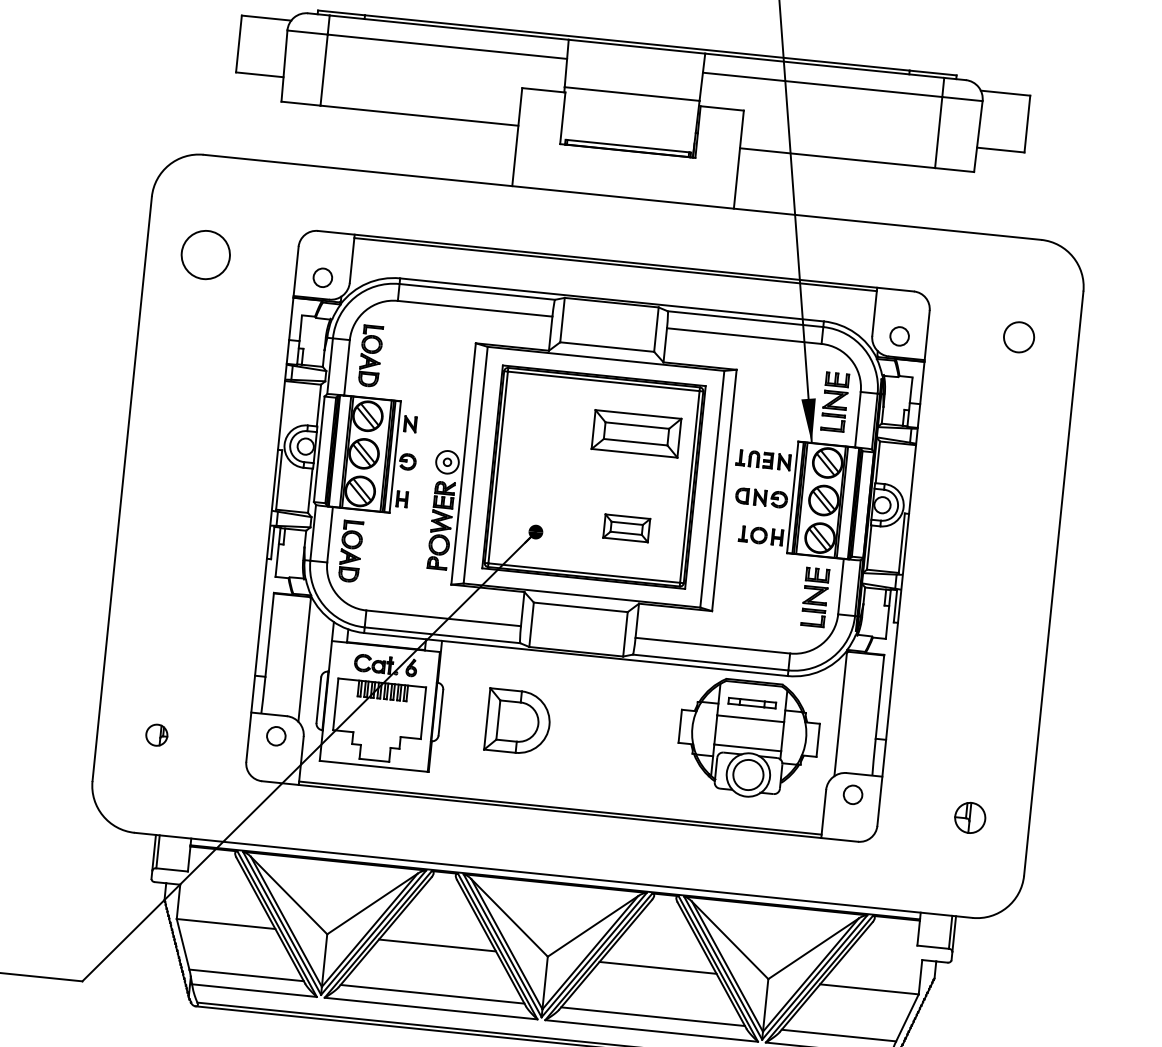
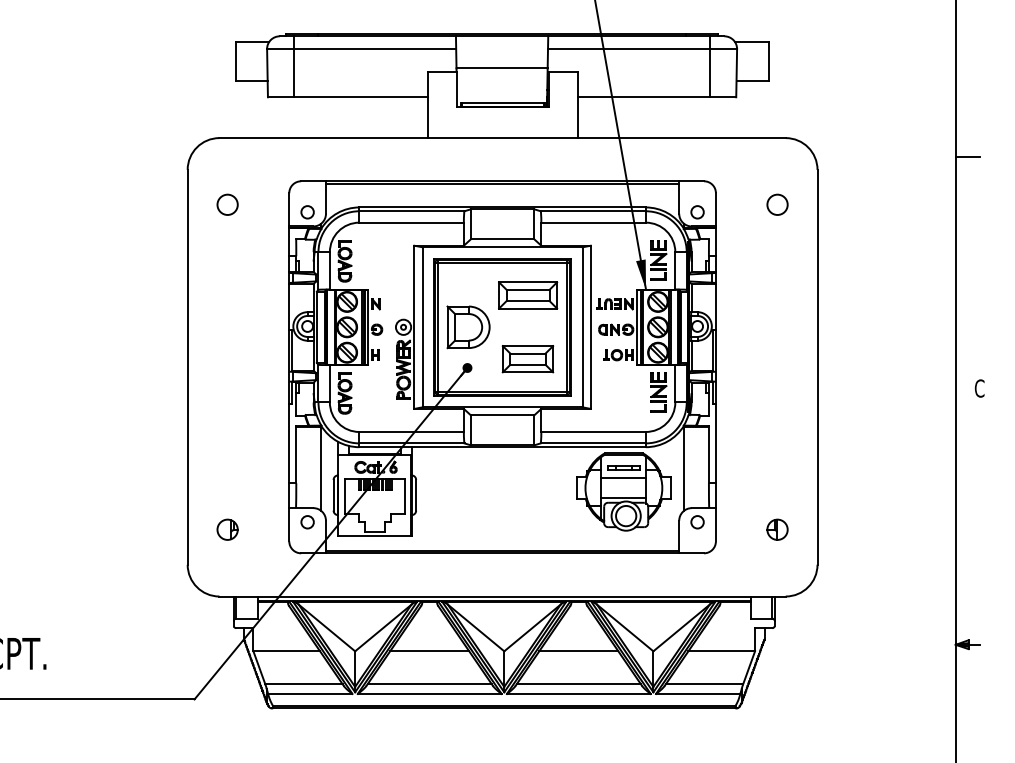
circle: (205, 254) -> (227, 204), size x0.62
part: (625, 528) -> (527, 359), size x1.67
part: (518, 722) -> (468, 327), moved
part: (156, 734) -> (227, 529), size x1.43

